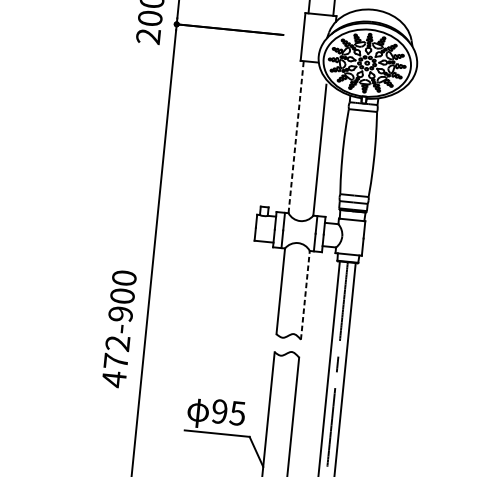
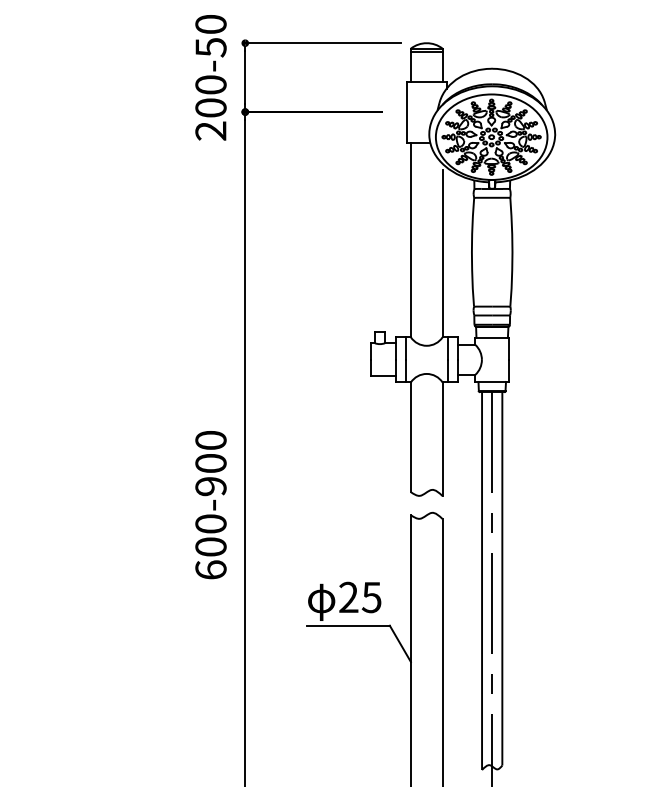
line: (295, 136) -> (410, 239), dashed -> solid
line: (305, 295) -> (442, 439), dashed -> solid
text: (115, 361) -> (210, 547), 472-900 -> 600-900
text: (219, 411) -> (348, 597), 95 -> 25

